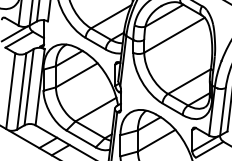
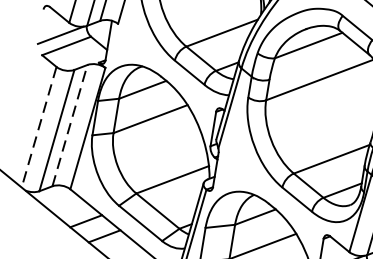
line: (29, 86) -> (70, 124), solid -> dashed
line: (10, 91) -> (38, 127), solid -> dashed

